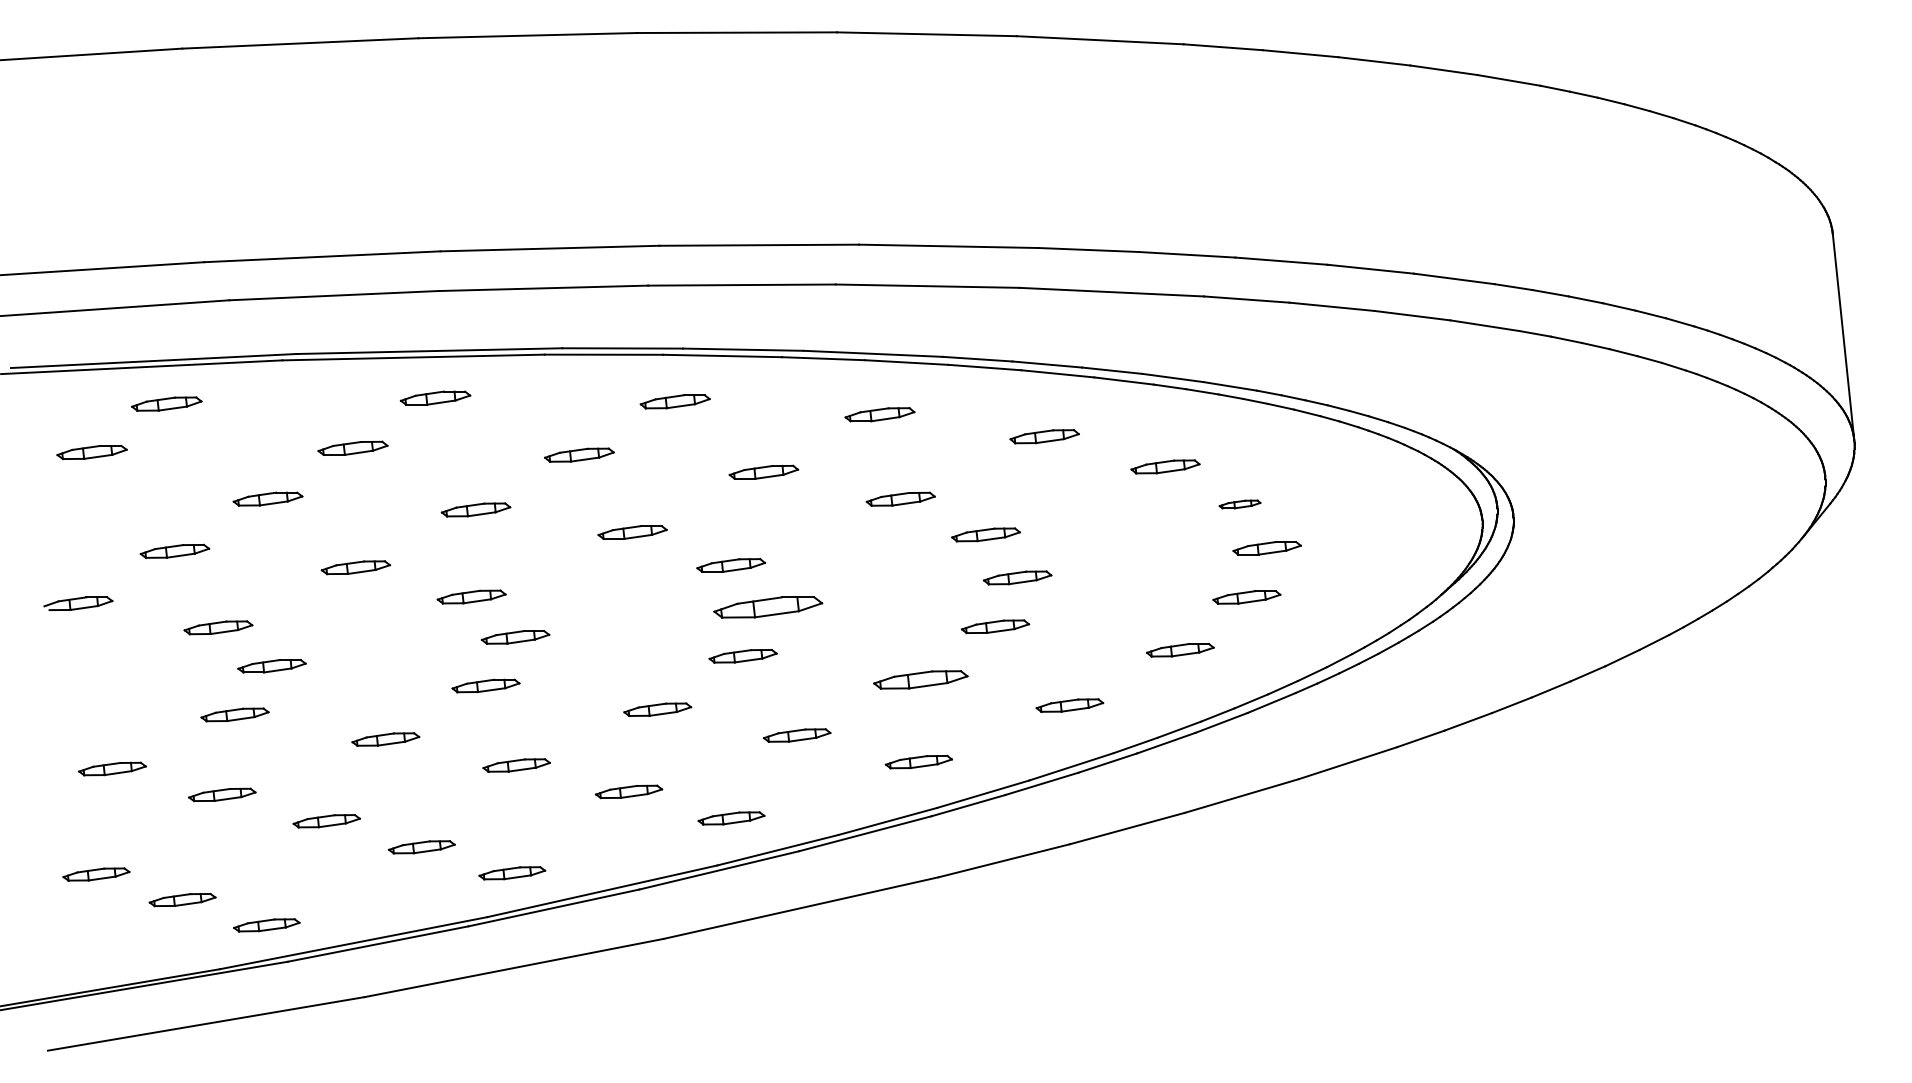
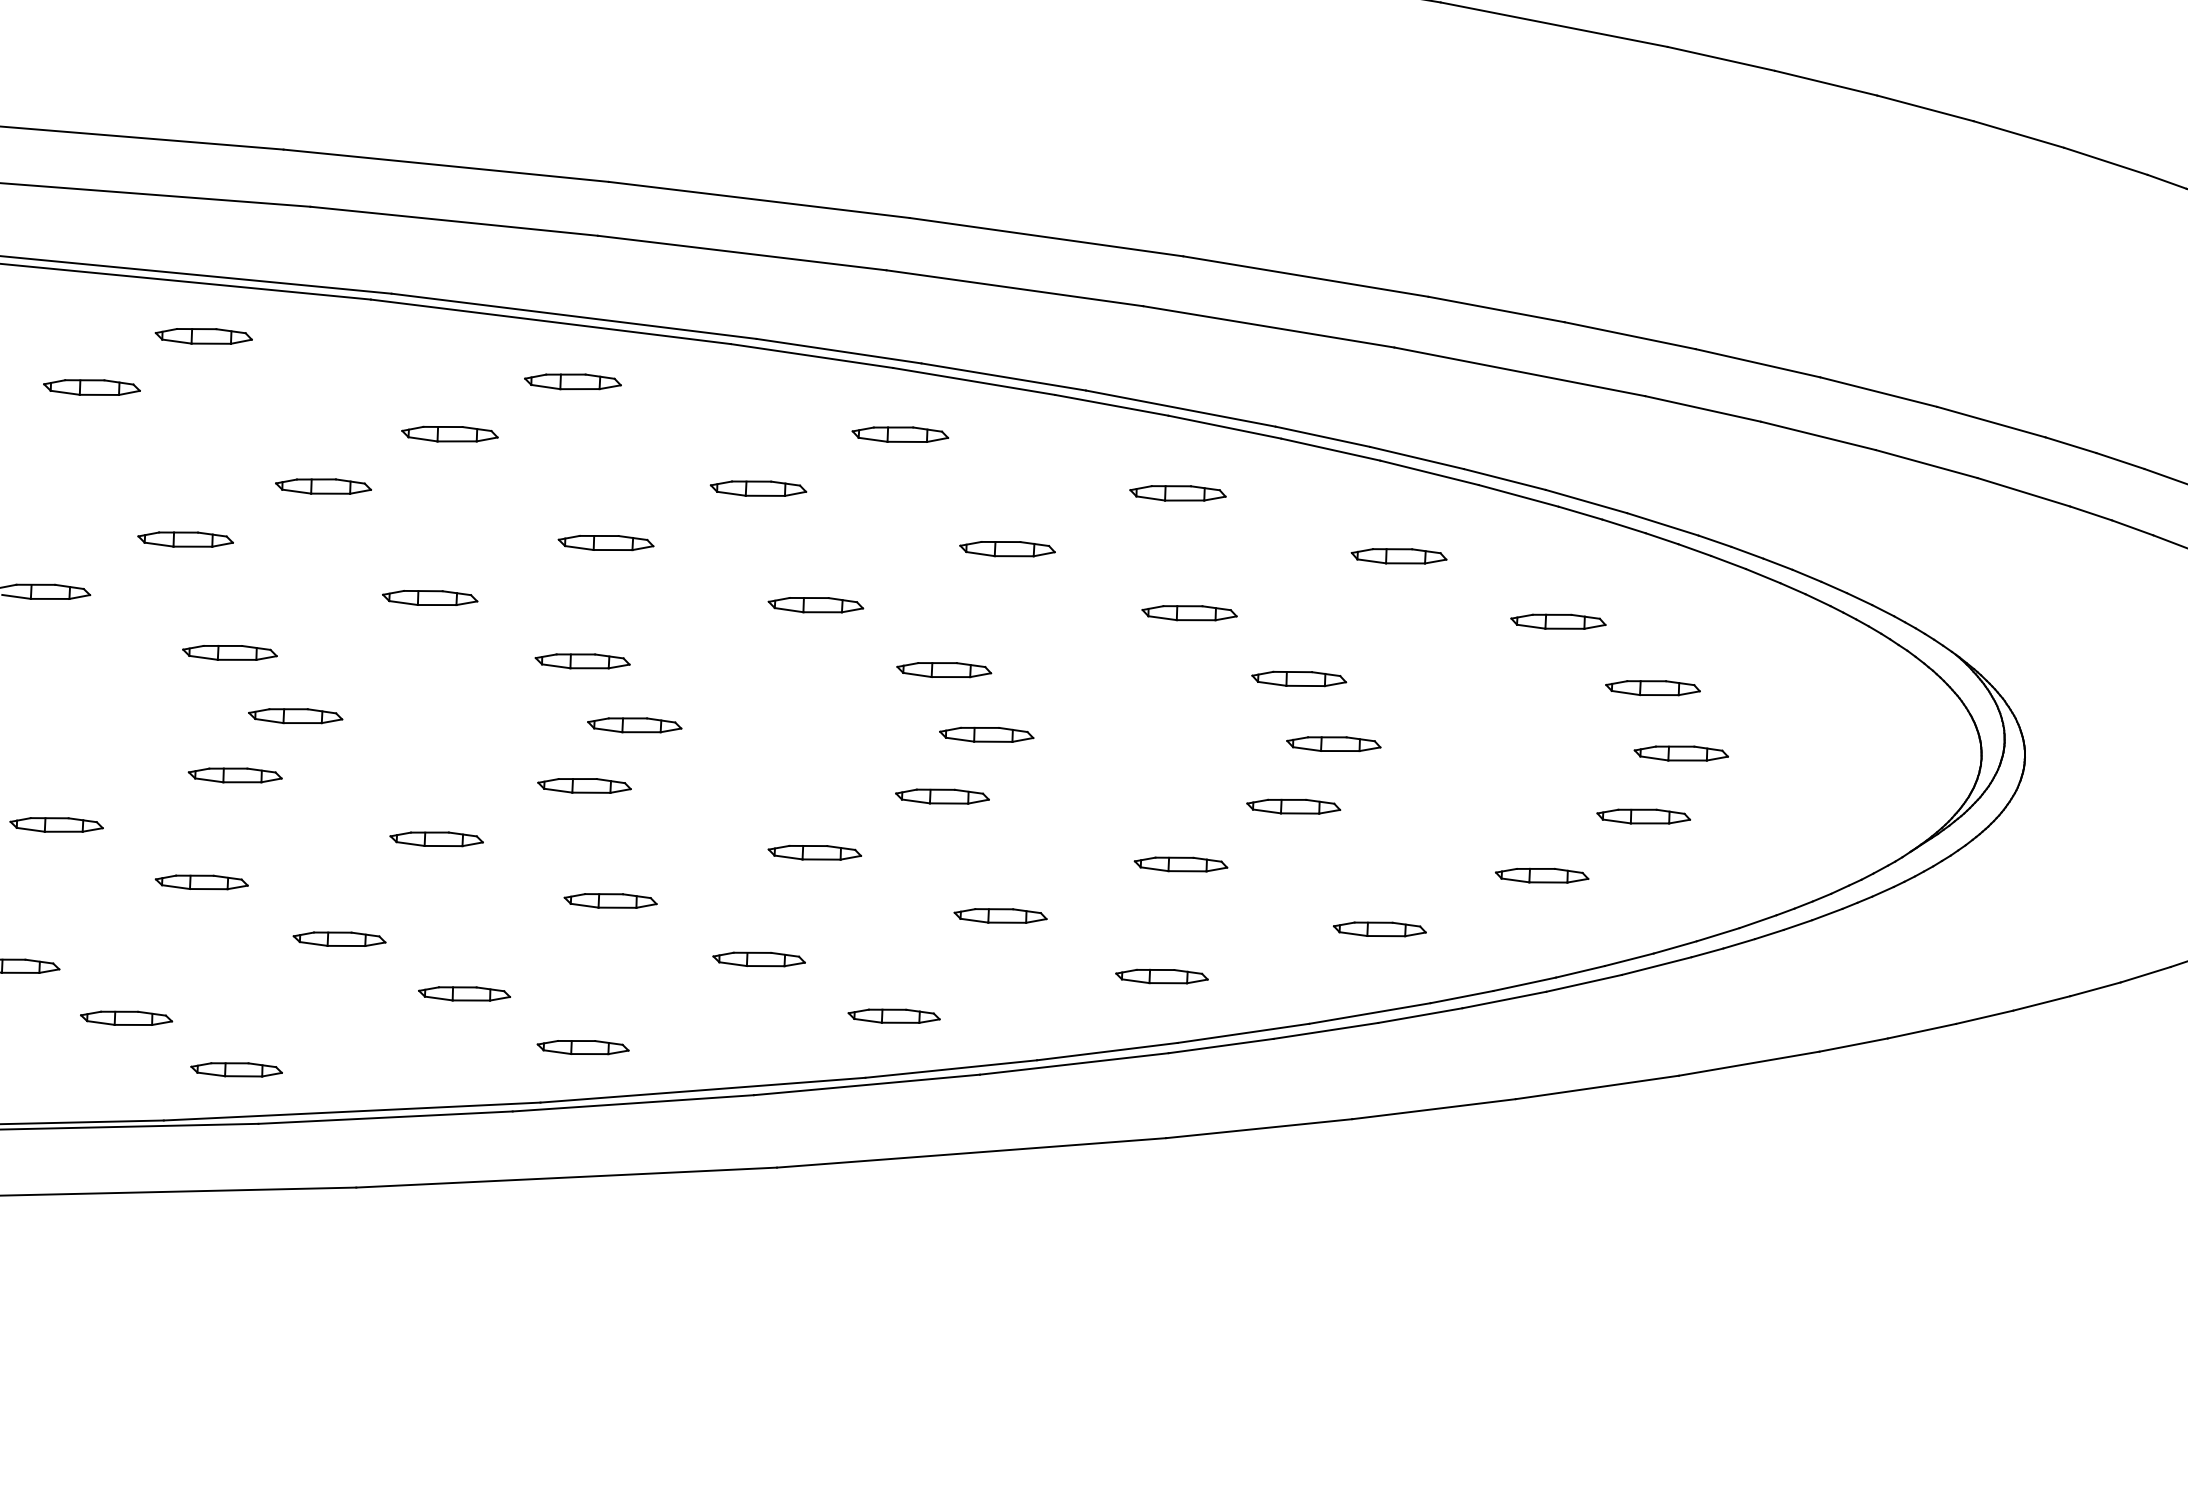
part: (1239, 504) -> (1652, 687), size x1.67
part: (768, 607) -> (986, 734), size x0.62
part: (920, 679) -> (1180, 863), size x0.71

